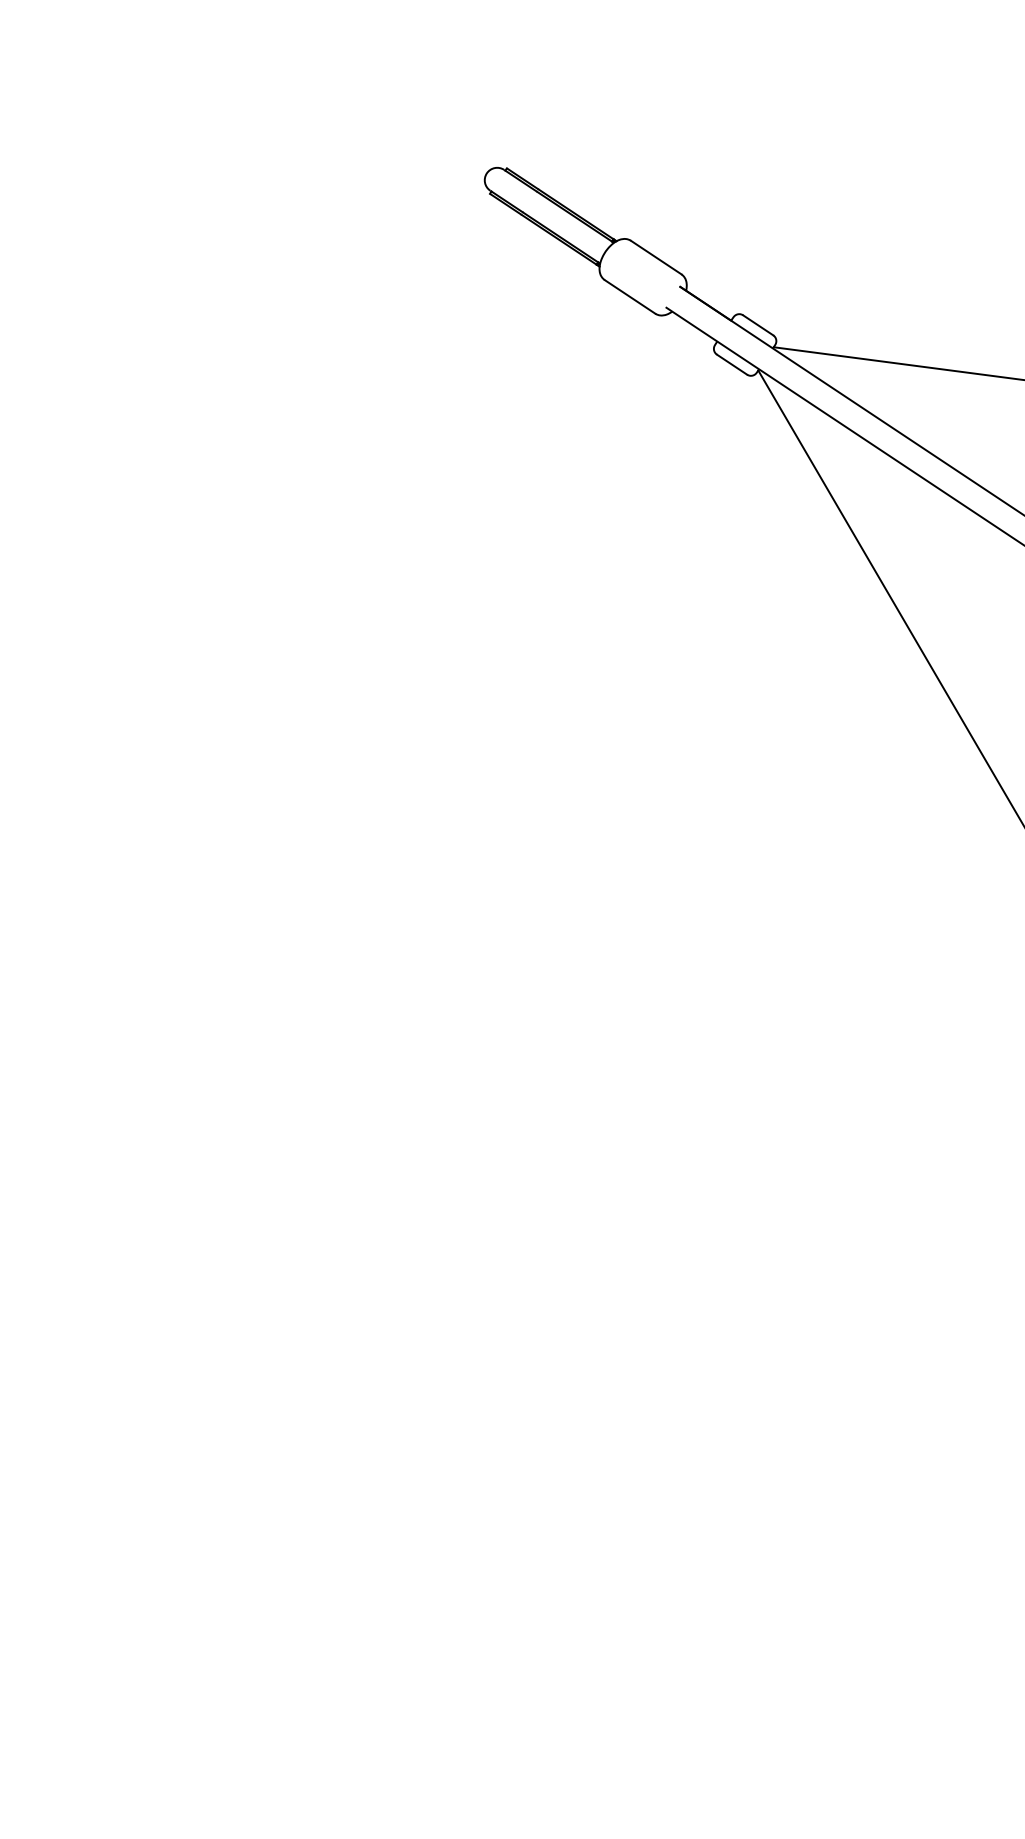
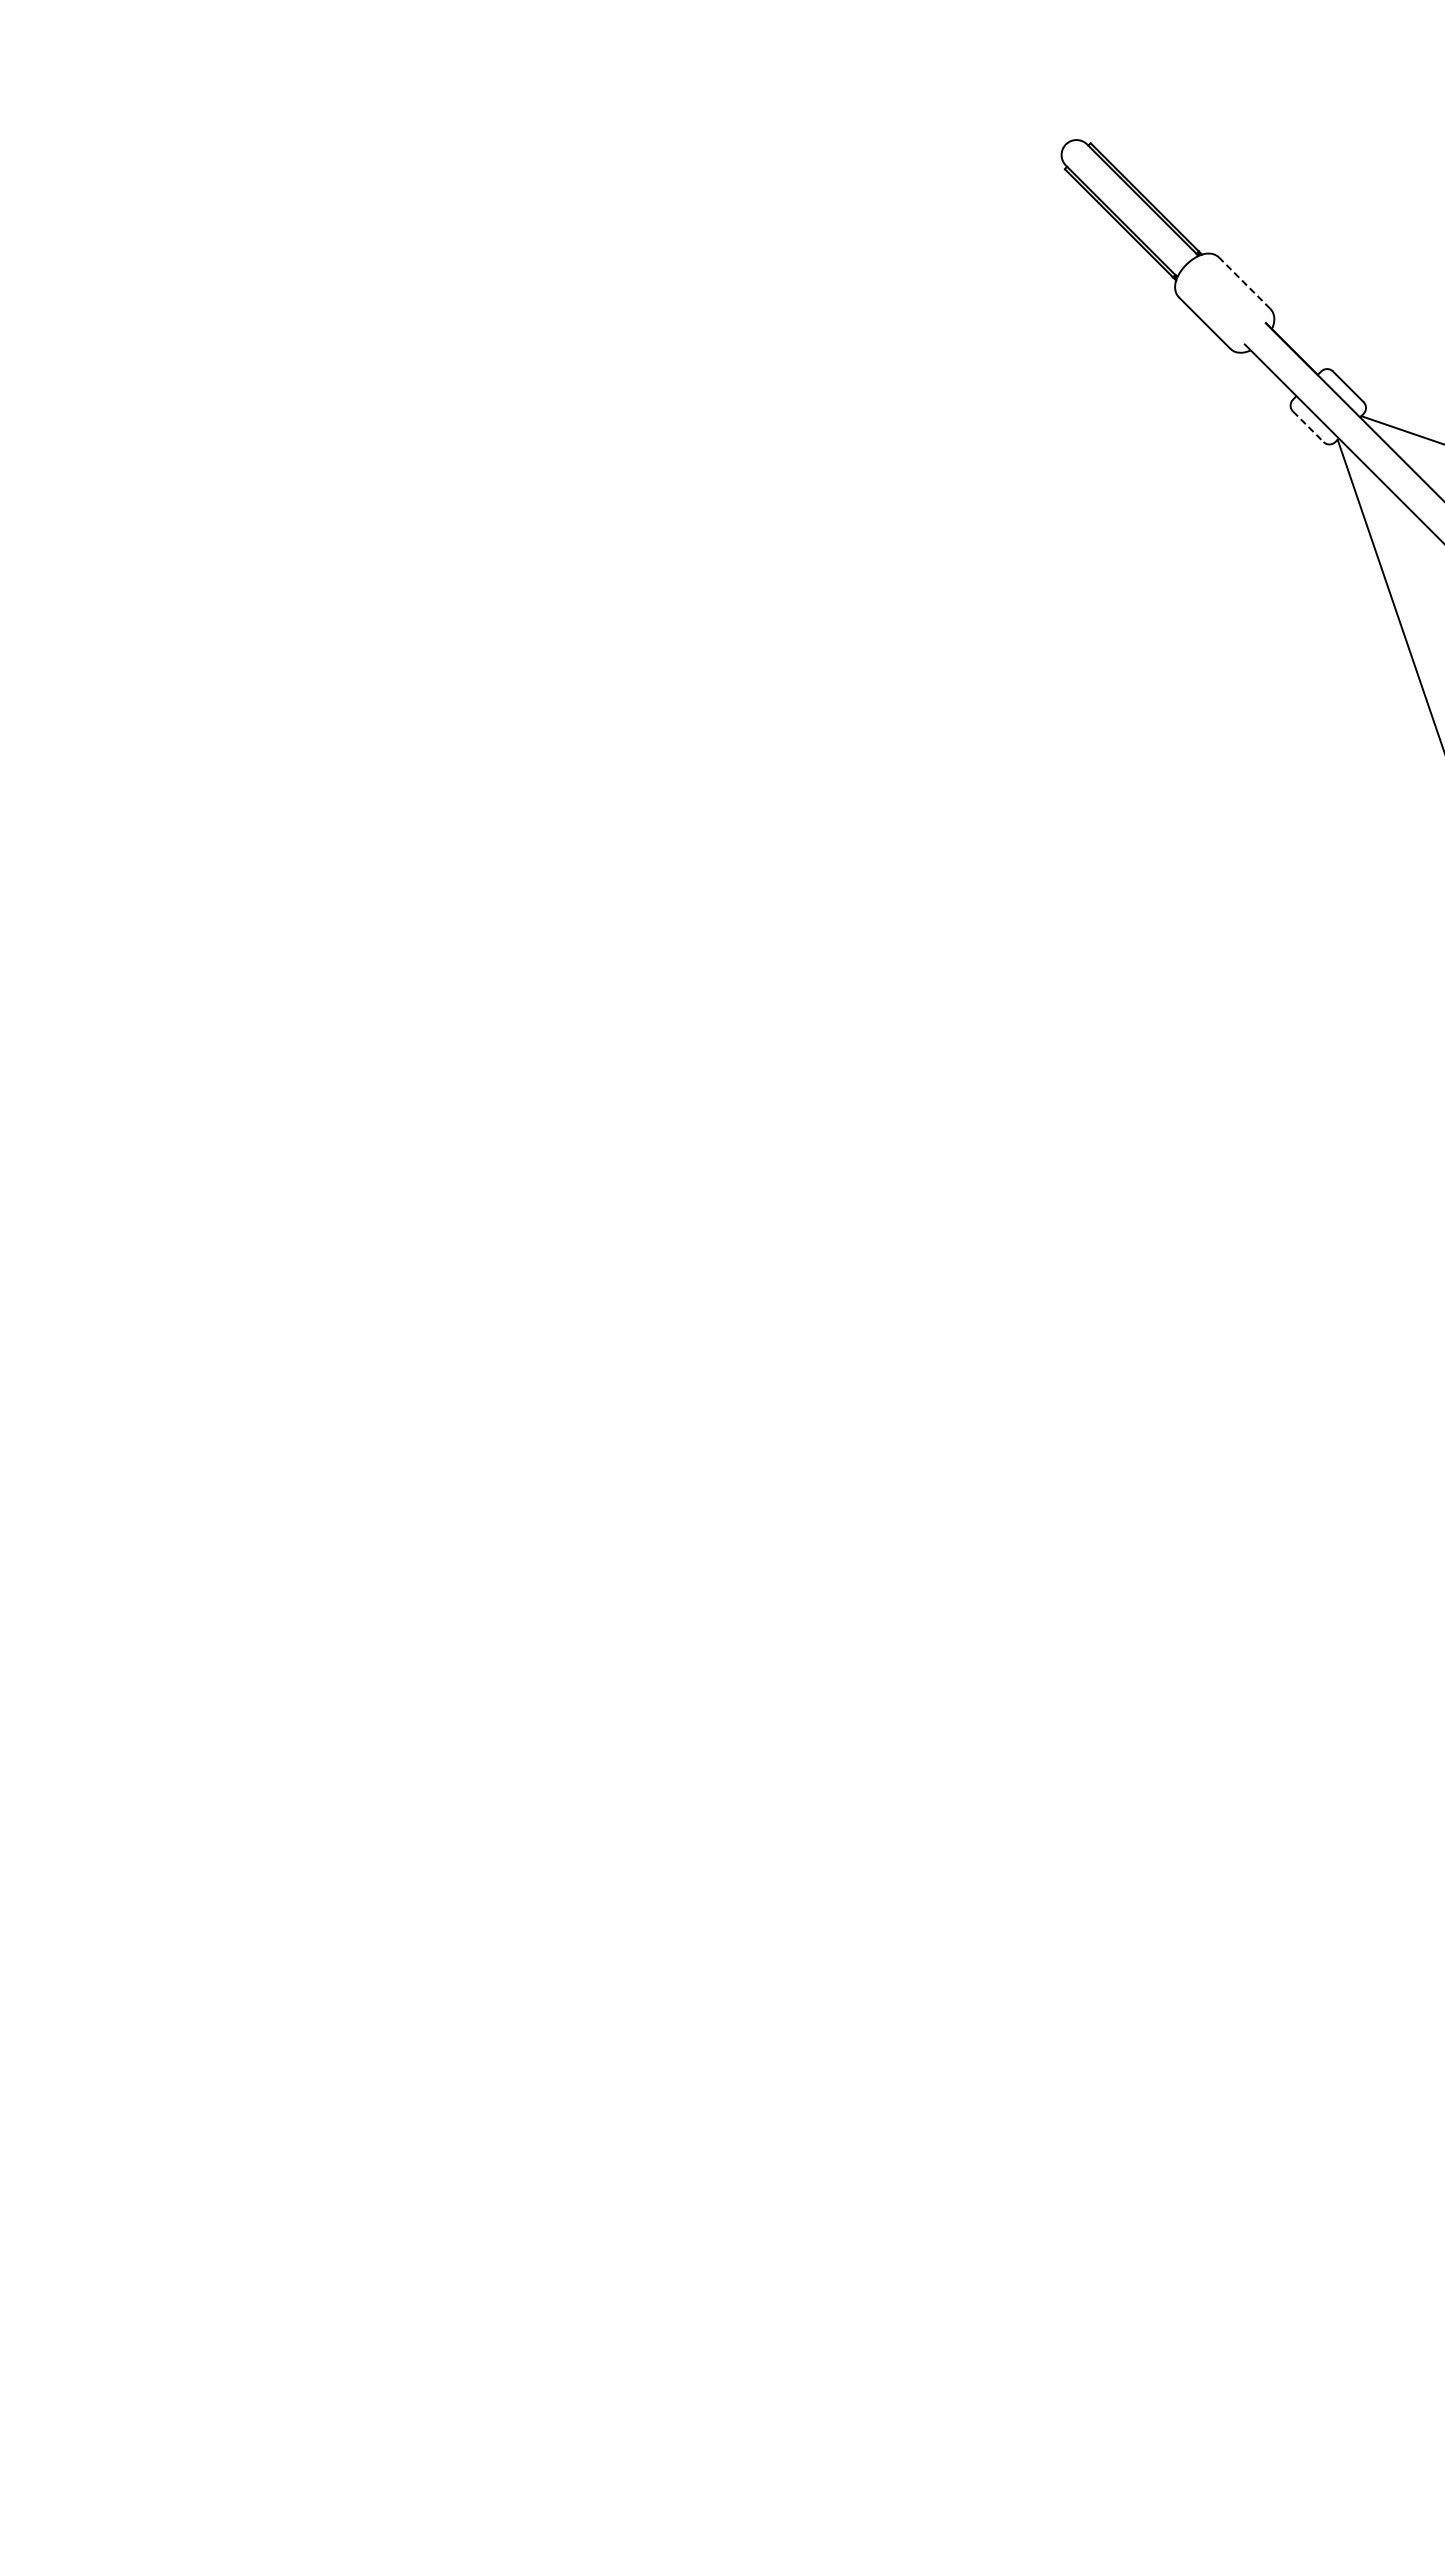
line: (655, 257) -> (1244, 282), solid -> dashed
line: (732, 364) -> (1308, 426), solid -> dashed

